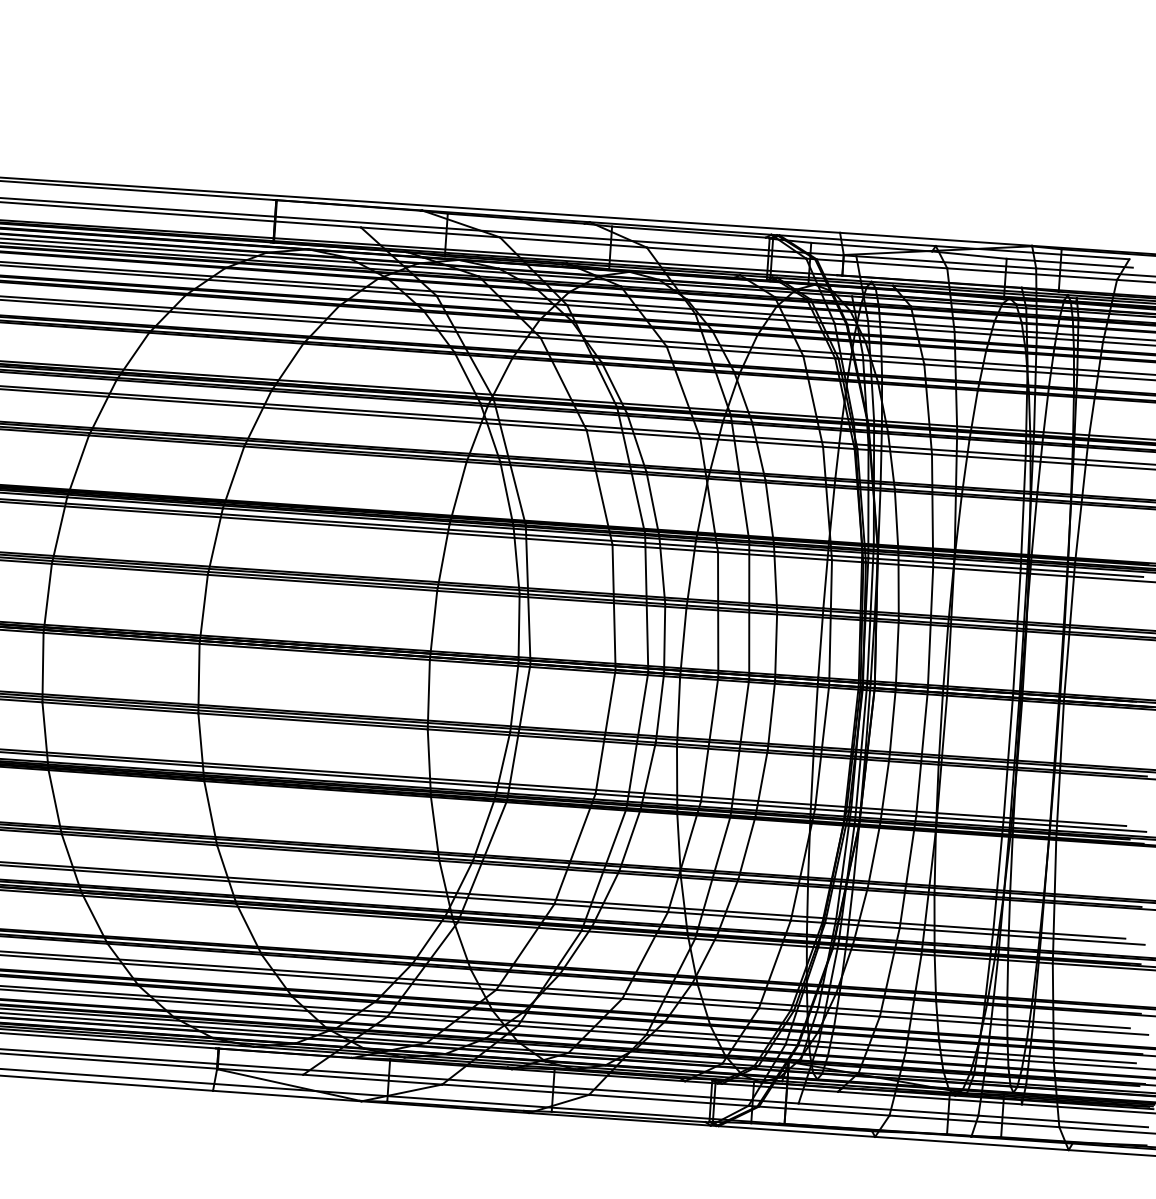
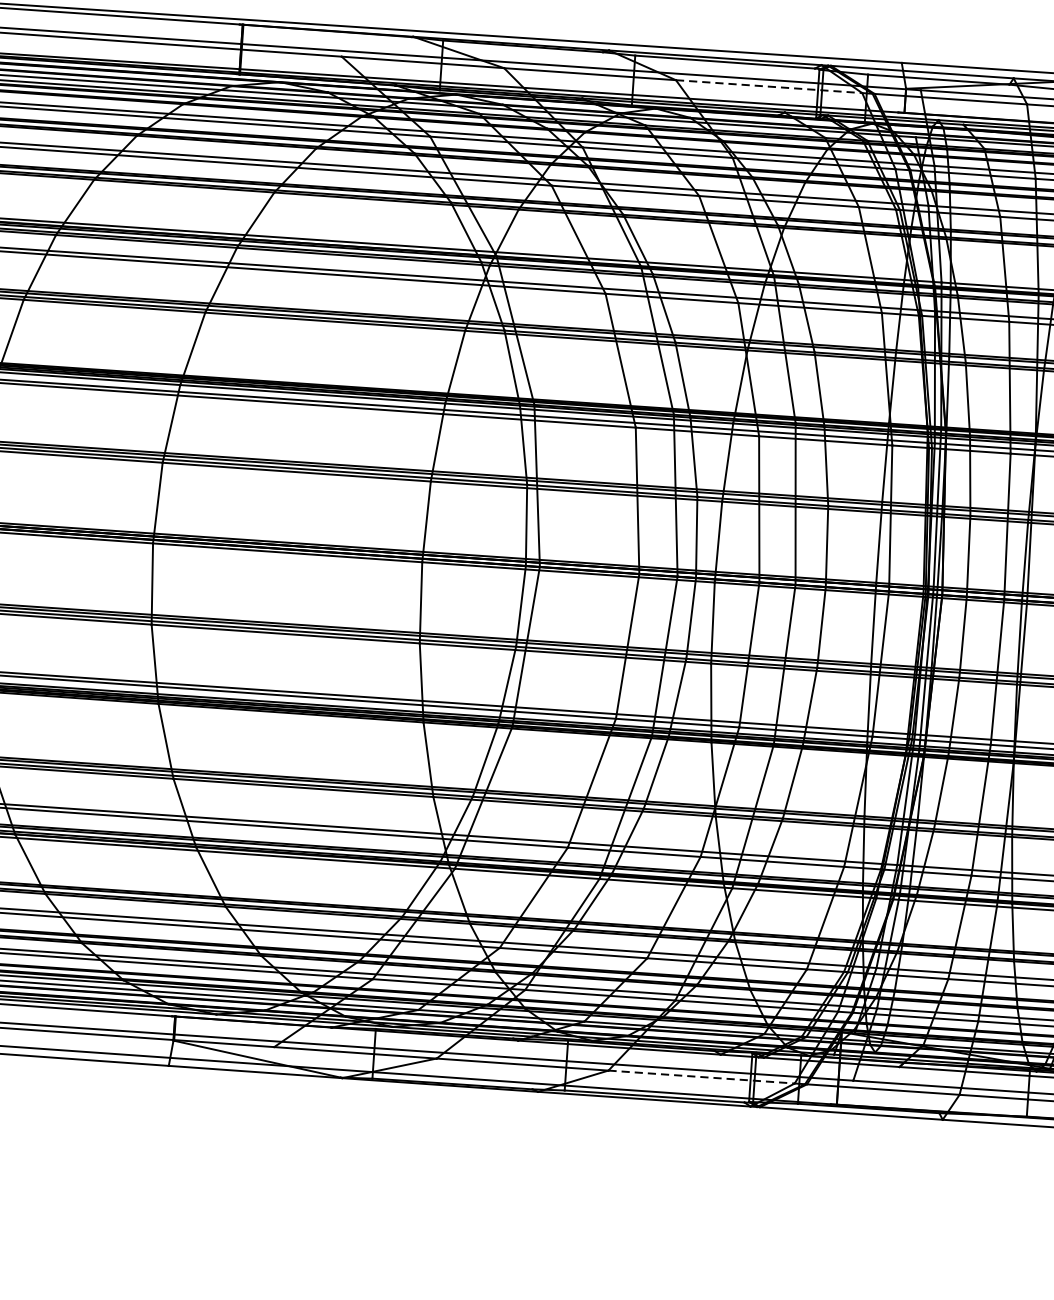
line: (726, 253) -> (769, 87), solid -> dashed
line: (668, 1100) -> (701, 1077), solid -> dashed

